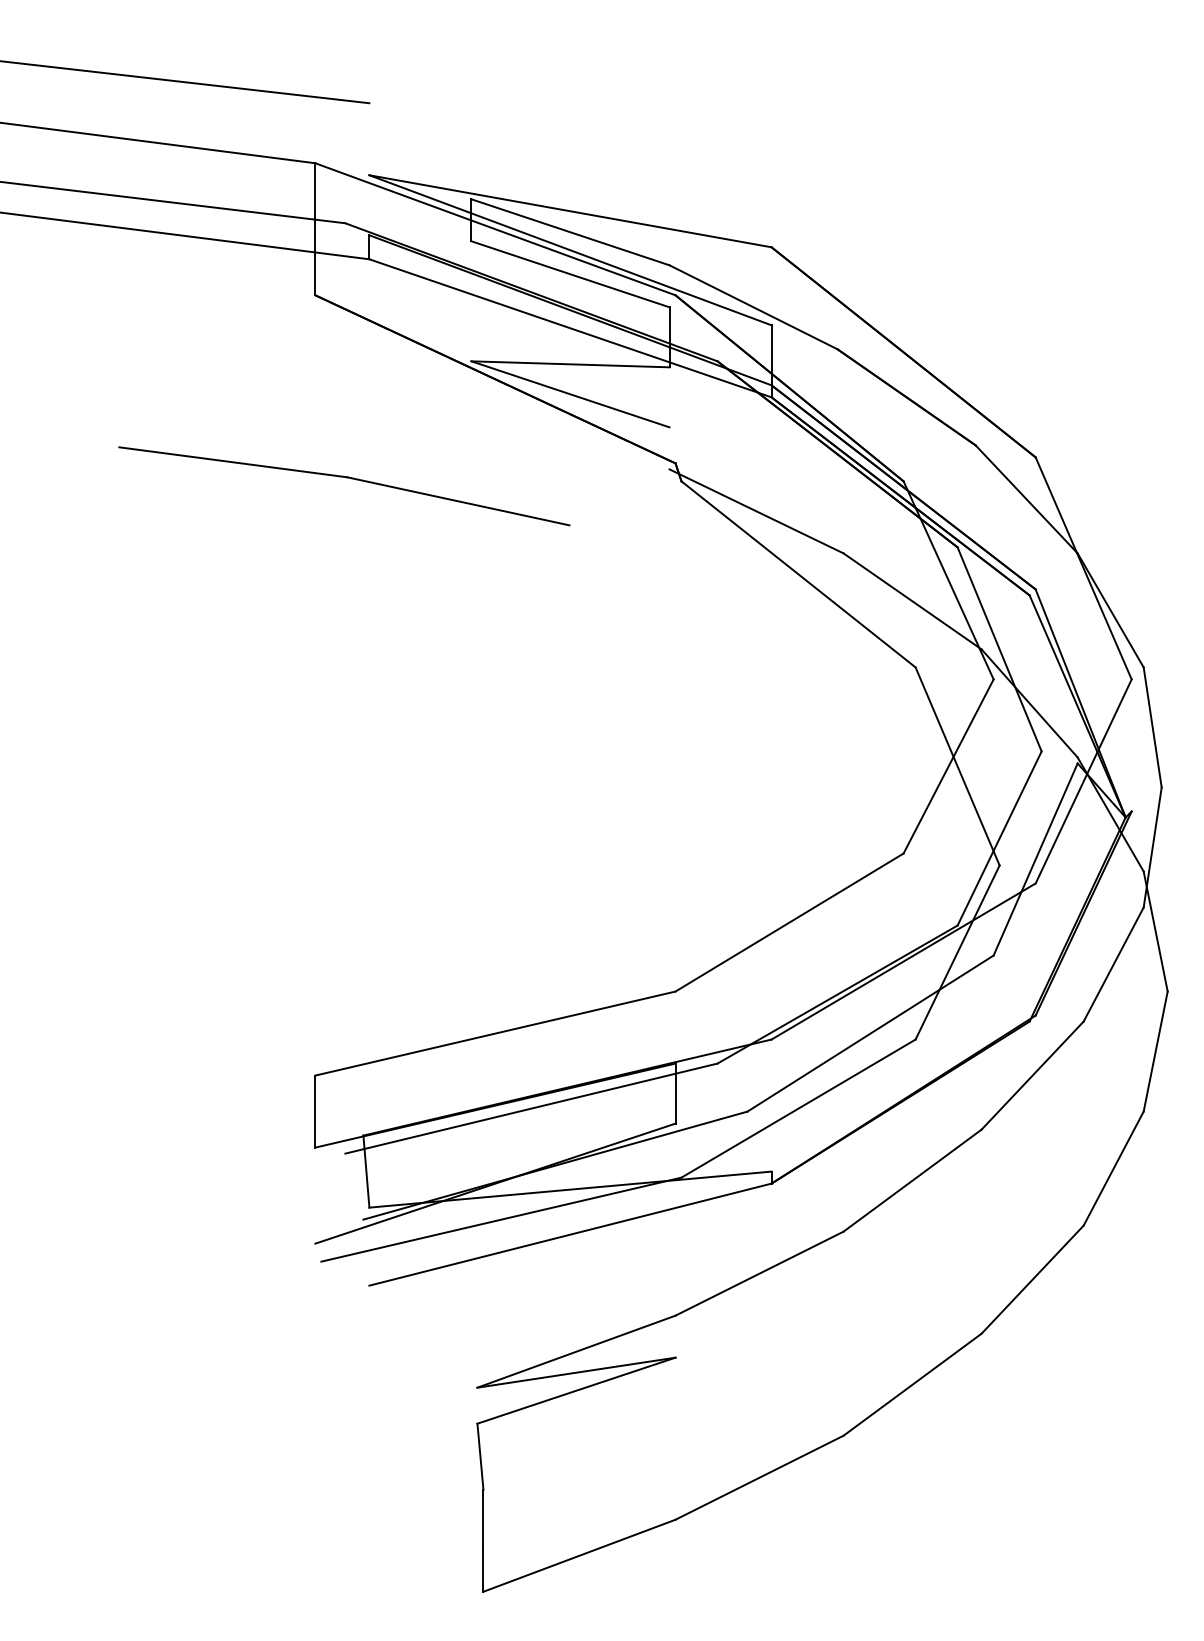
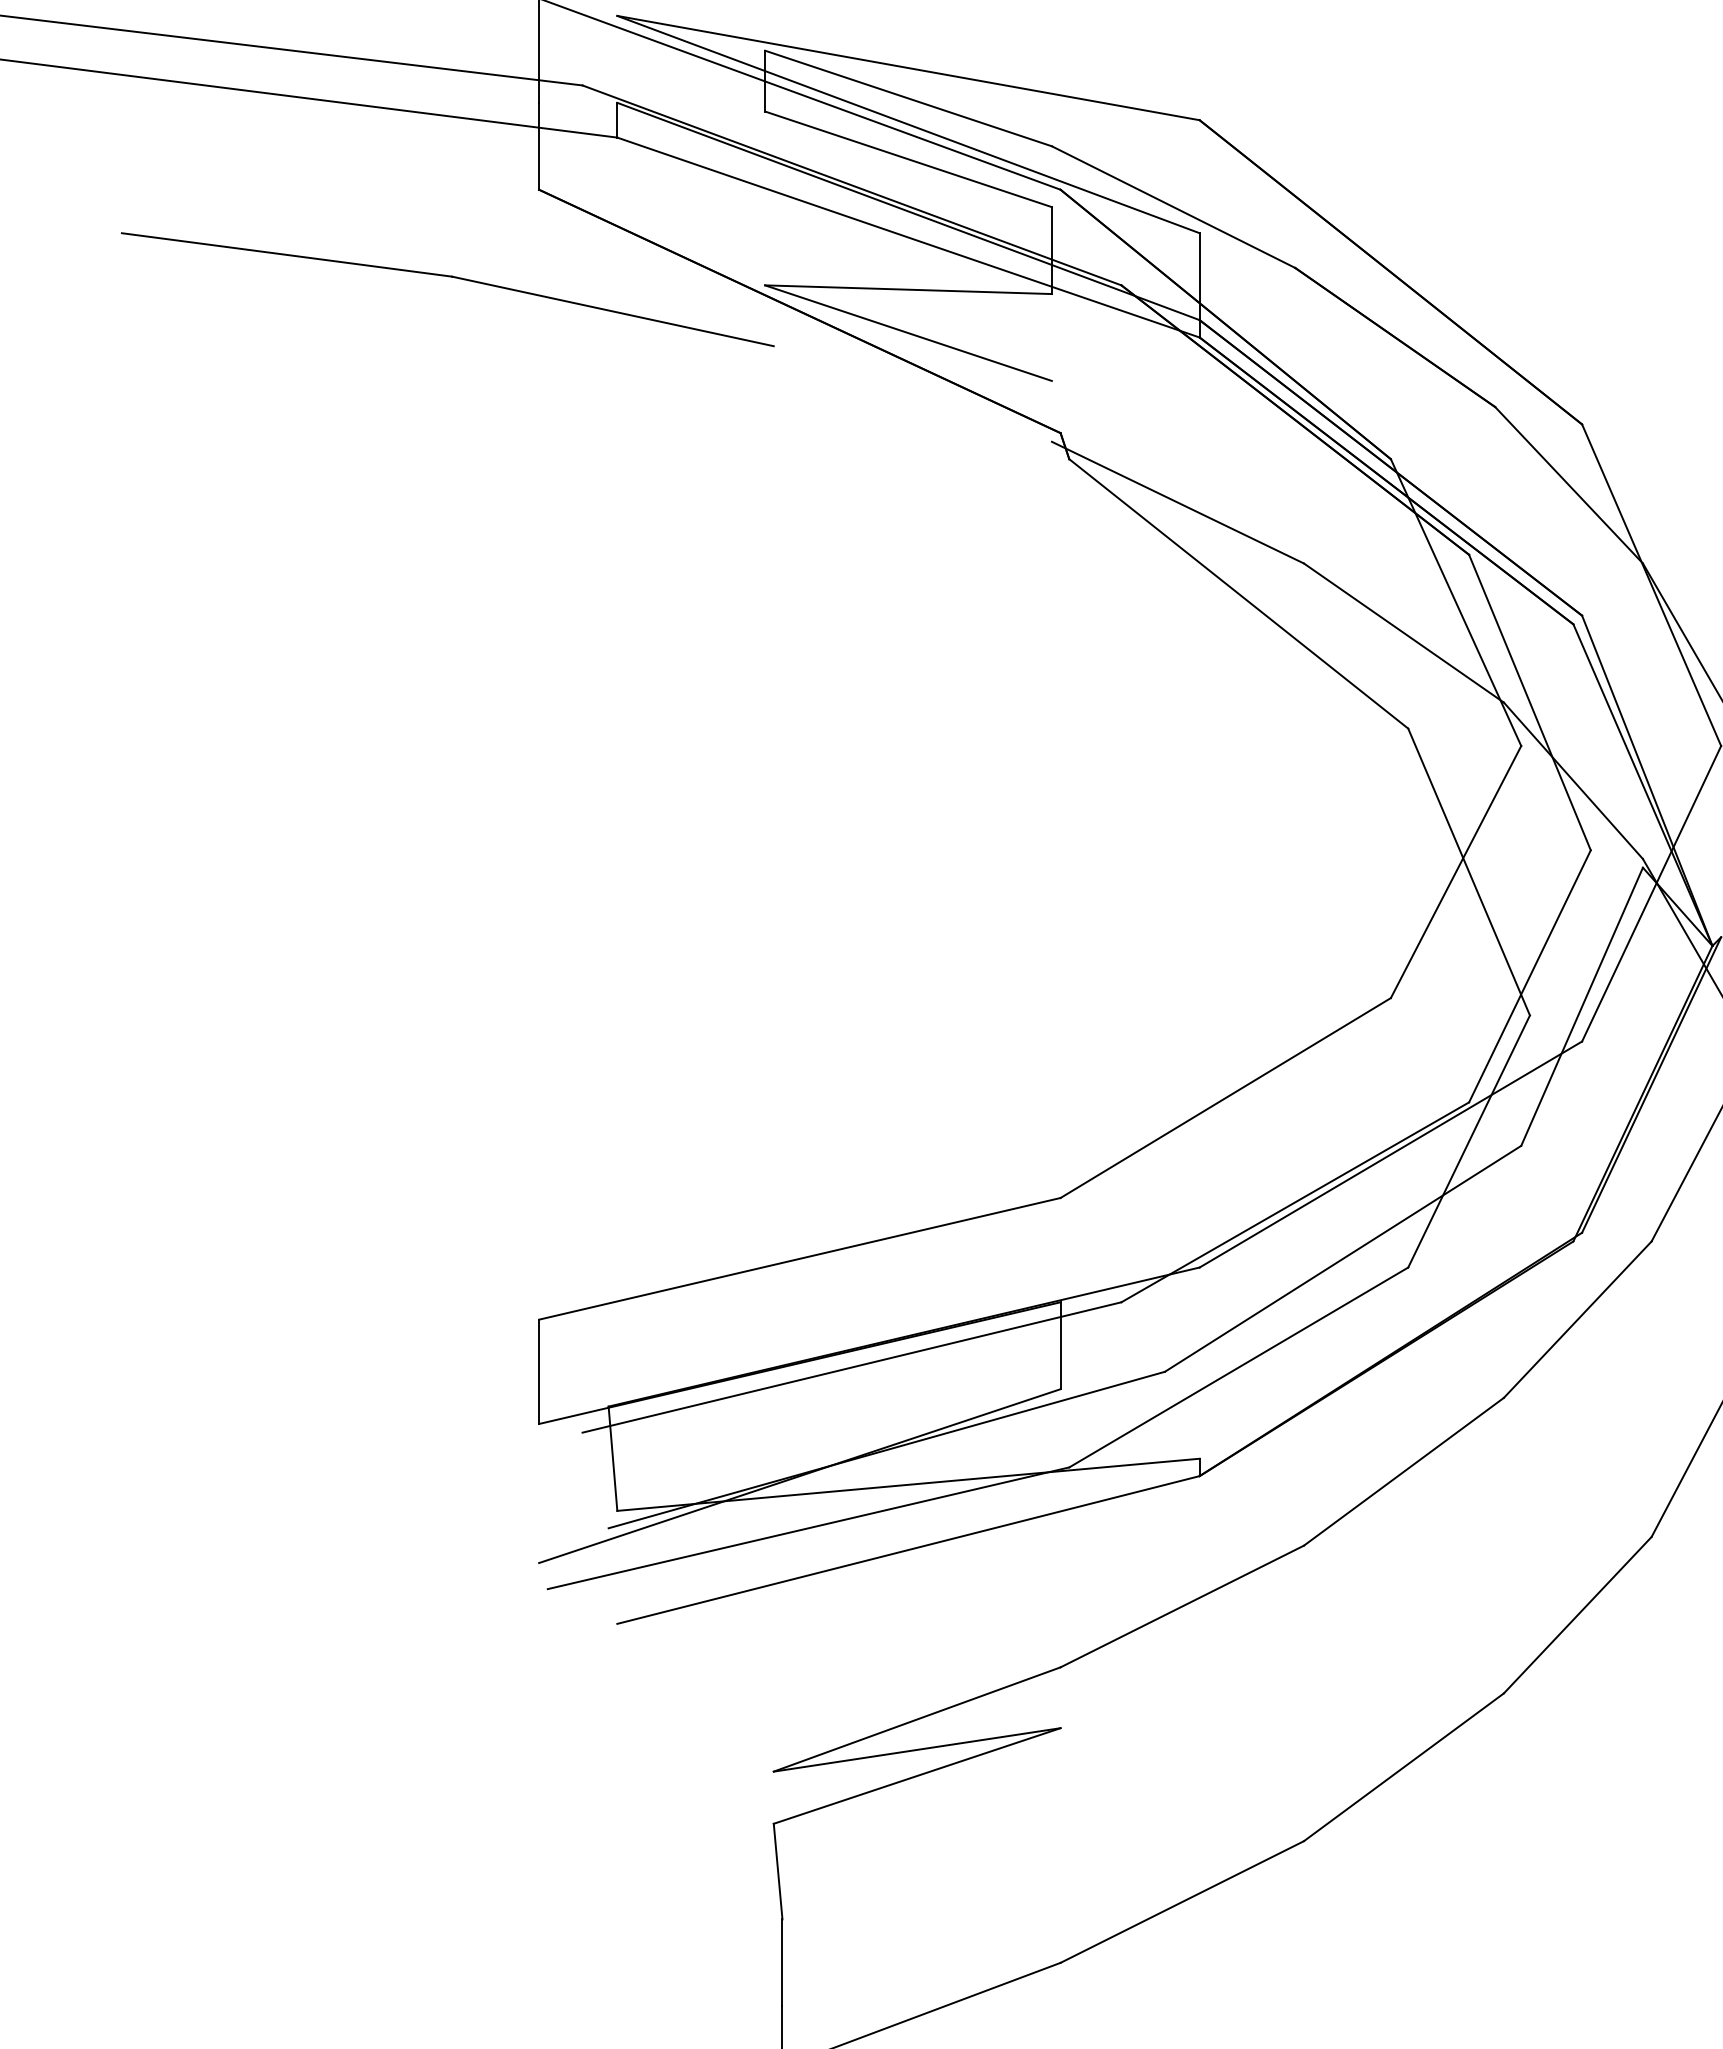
part: (346, 478) -> (450, 278), moved

